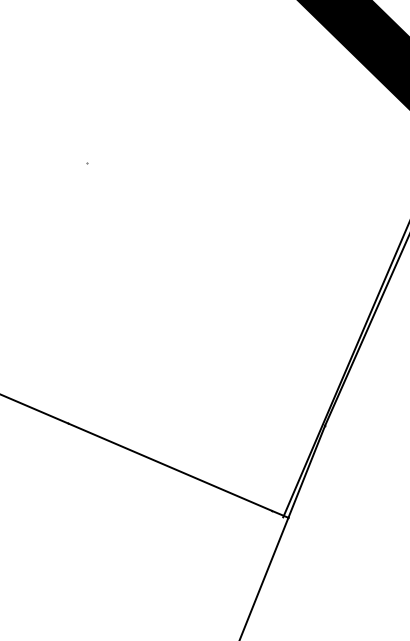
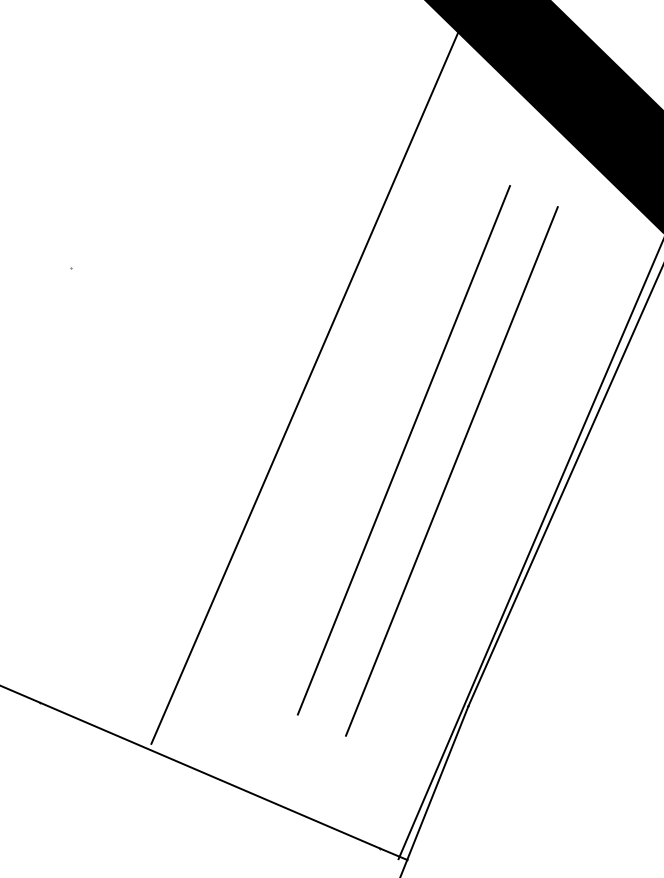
line: (229, 229) -> (308, 379), added
hatch: (286, 272) -> (404, 450), added
hatch: (314, 284) -> (450, 470), added

